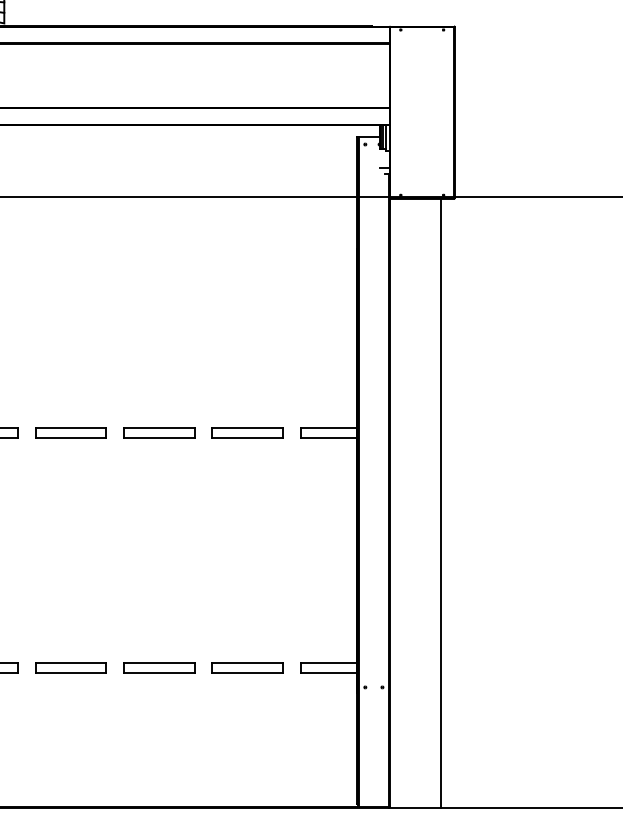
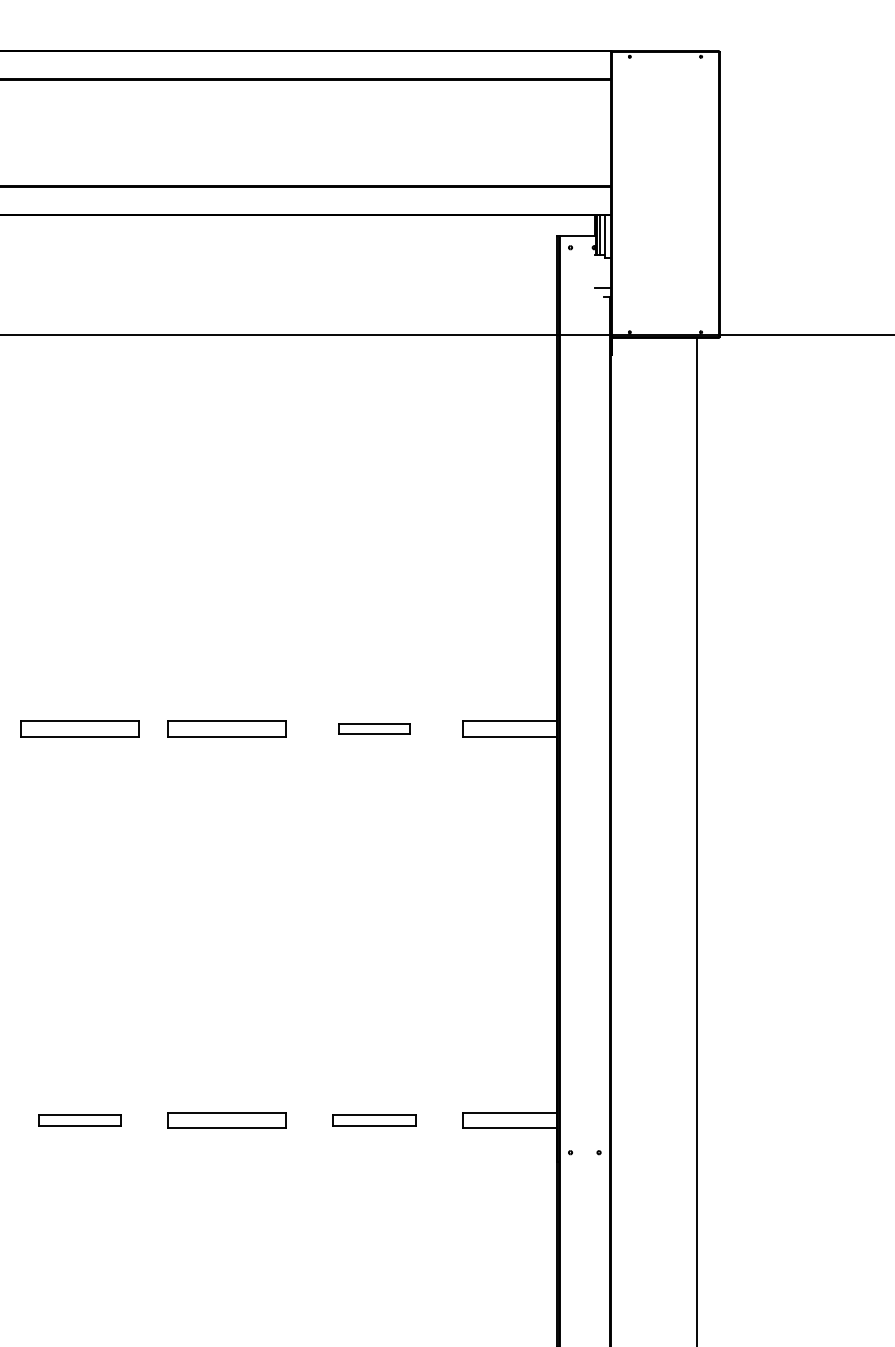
part: (247, 432) -> (374, 727), size x0.6
part: (70, 667) -> (79, 1119), size x0.7
part: (247, 667) -> (374, 1119), size x0.7

